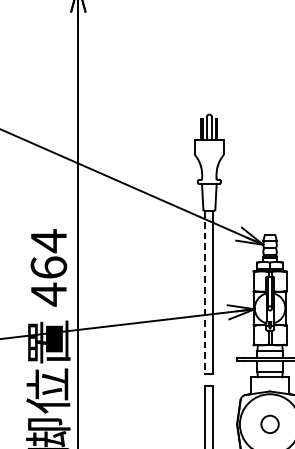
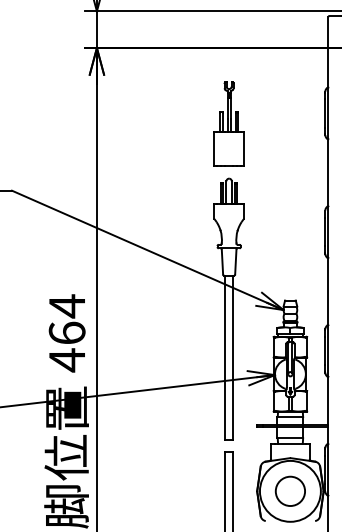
part: (208, 59) -> (228, 123), added
line: (204, 292) -> (224, 358), dashed -> solid
circle: (270, 424) -> (290, 491), size x1.67

